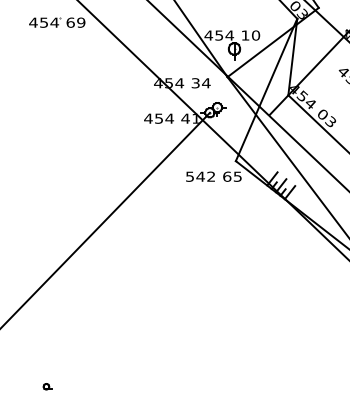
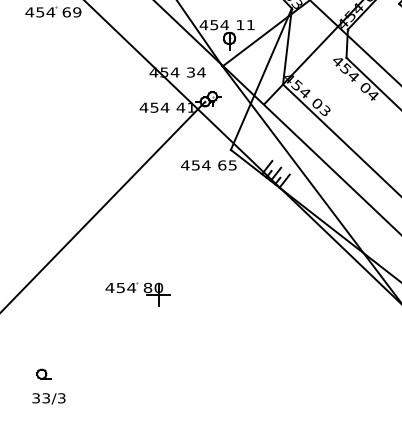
text: (255, 35) -> (250, 25), 10 -> 11
text: (200, 176) -> (195, 165), 542 -> 454
part: (141, 306) -> (137, 294), added
part: (47, 386) -> (43, 373), size x1.67

